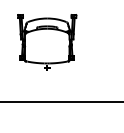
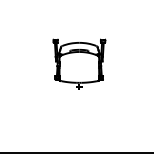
part: (47, 42) -> (79, 64), size x0.6

